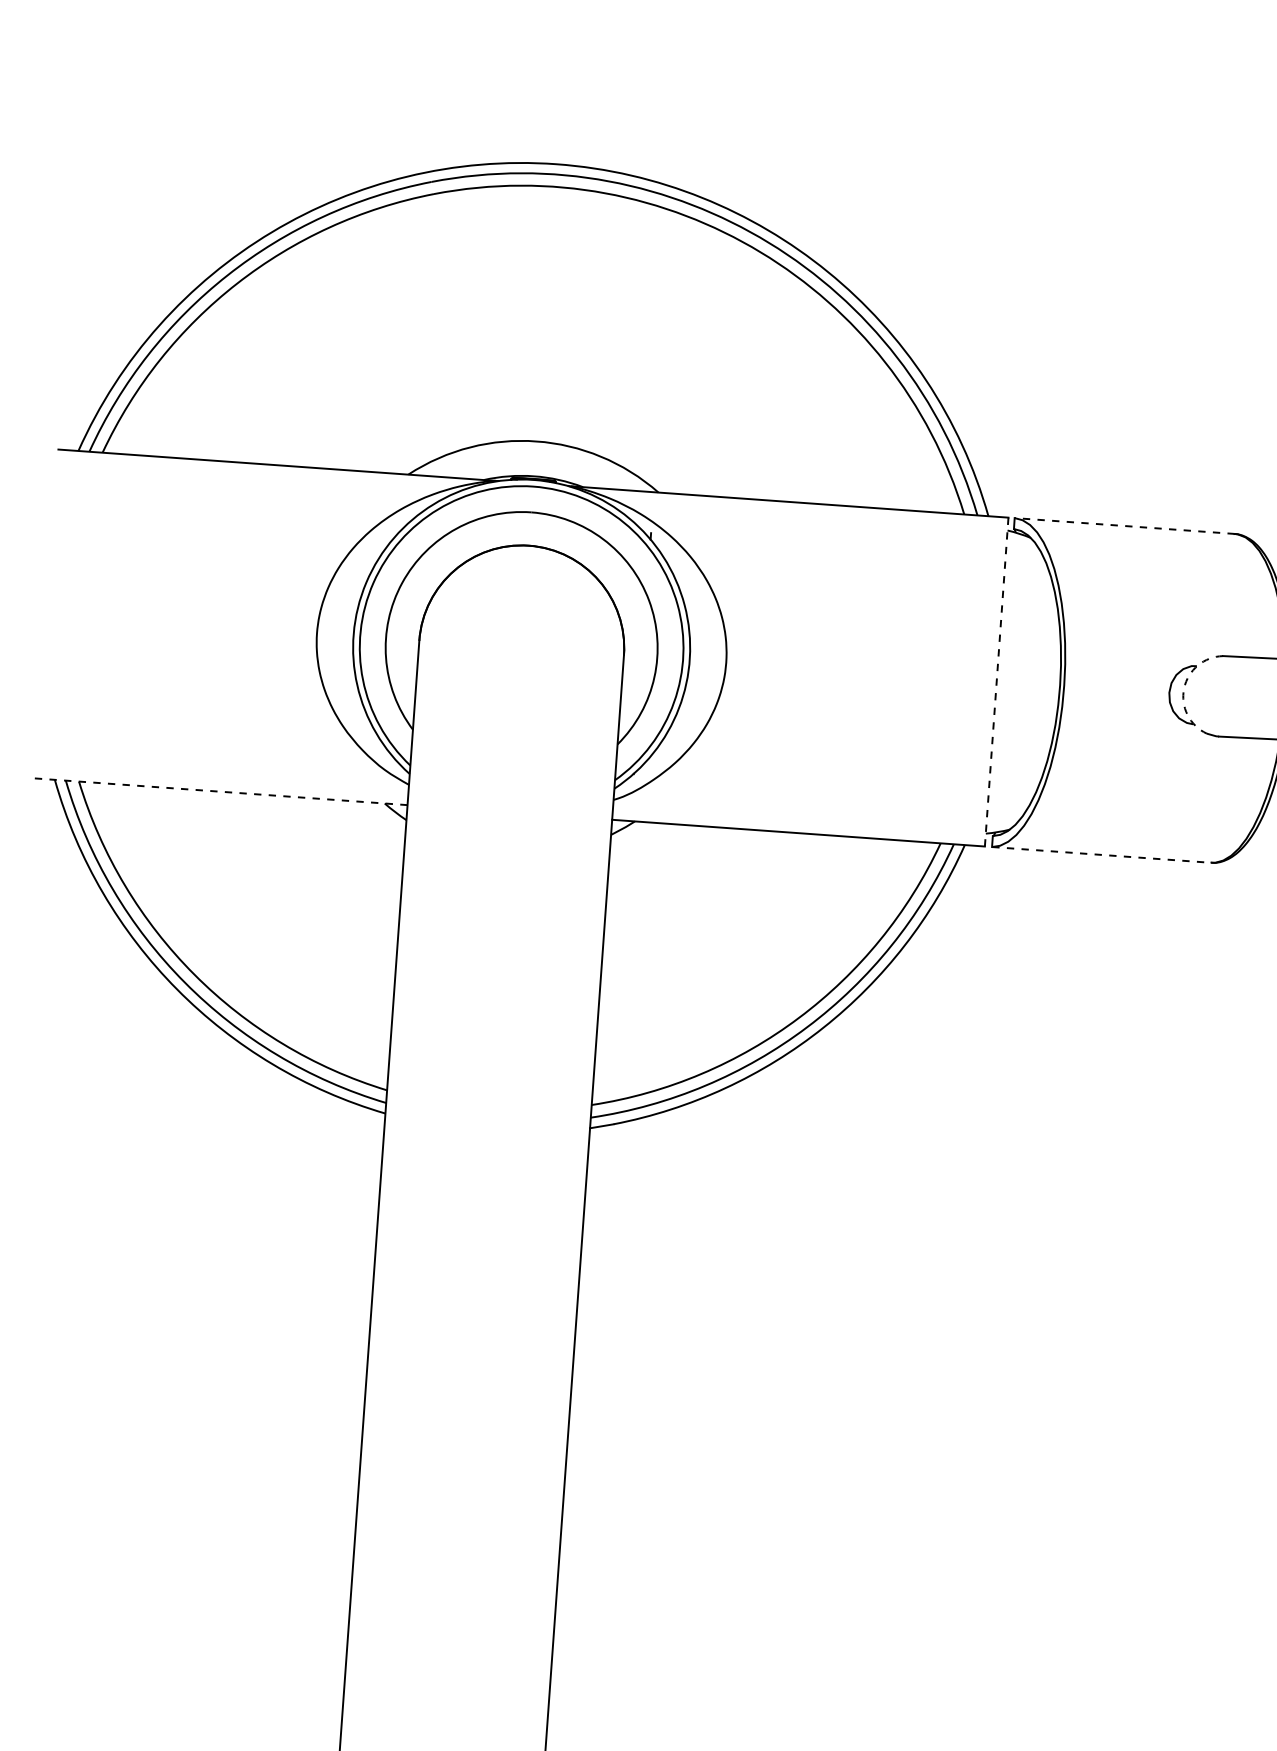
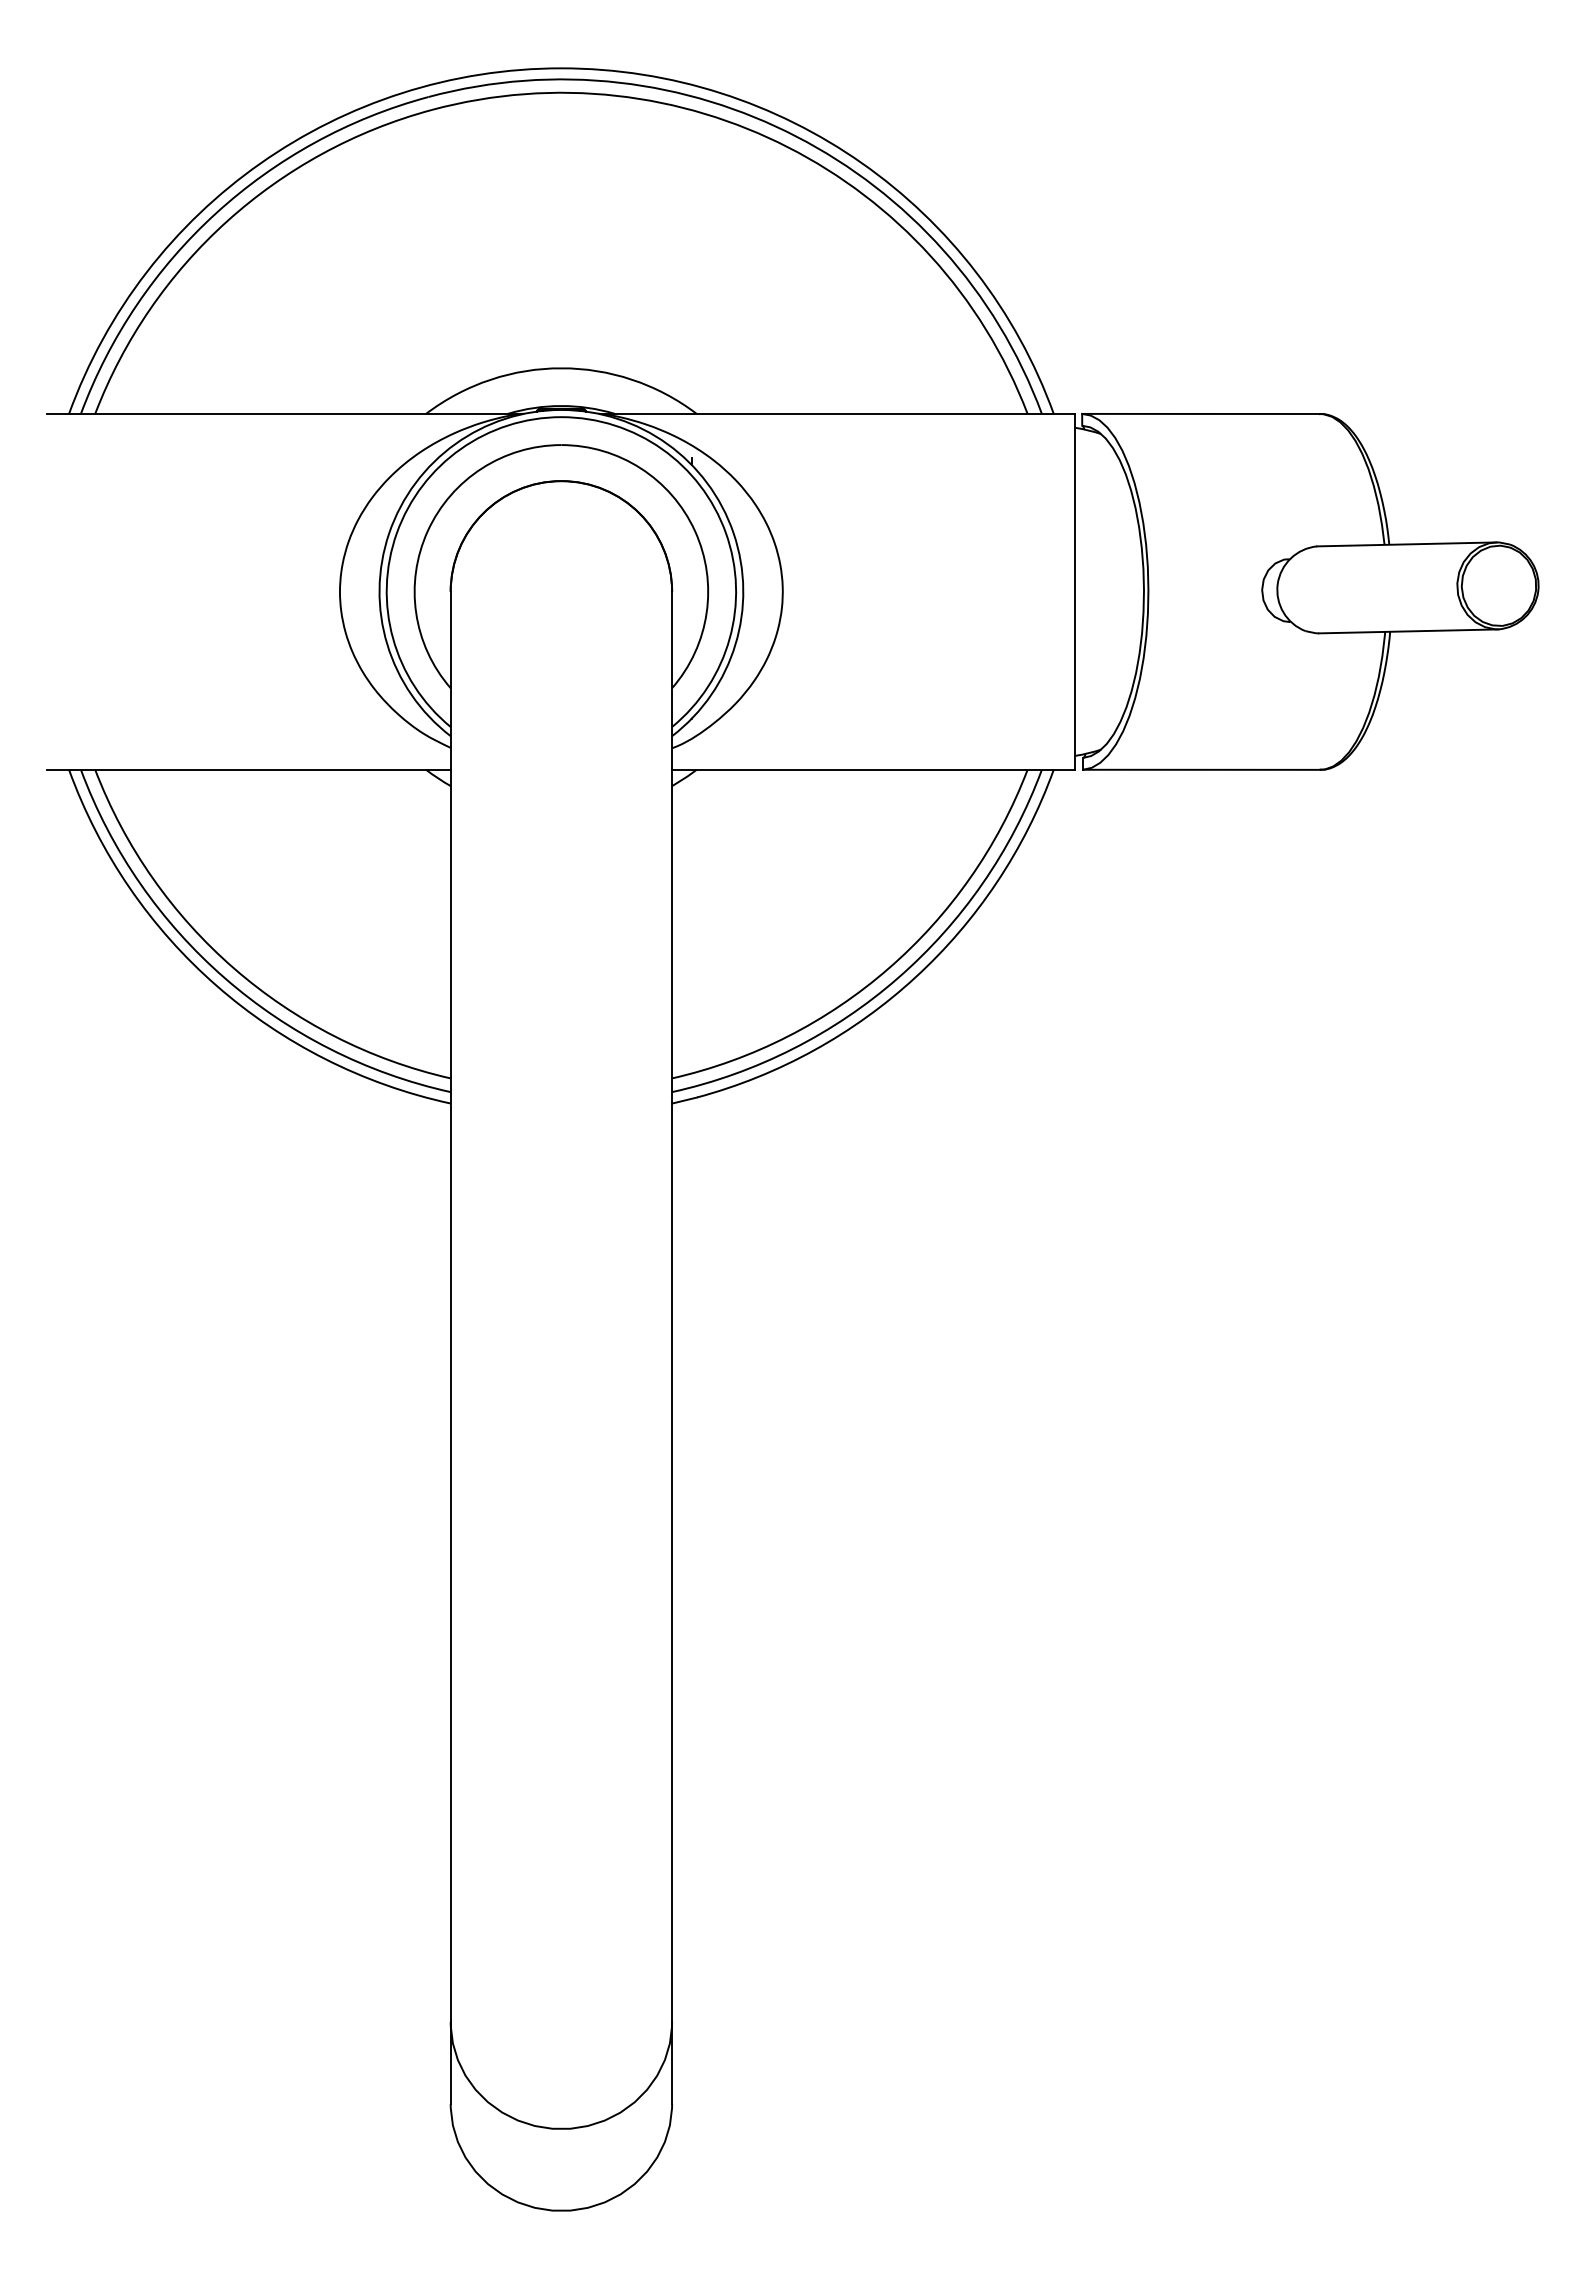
line: (1124, 525) -> (1200, 413), dashed -> solid
line: (996, 681) -> (1075, 591), dashed -> solid
arc: (1183, 688) -> (1277, 584), dashed -> solid
line: (221, 791) -> (249, 769), dashed -> solid
line: (1102, 854) -> (1202, 769), dashed -> solid

